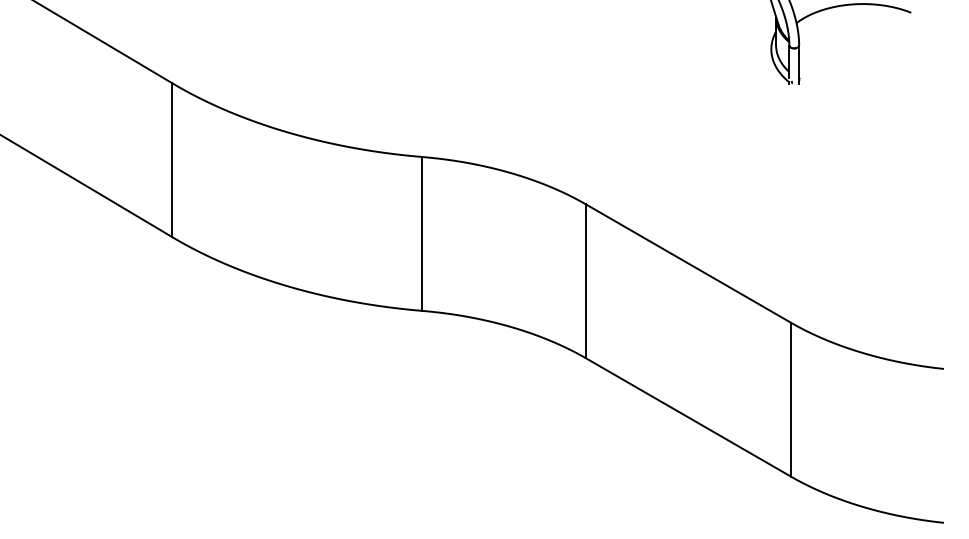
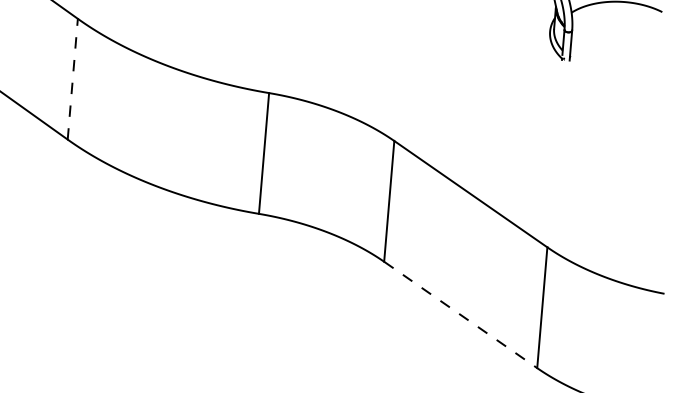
line: (172, 160) -> (72, 79), solid -> dashed
line: (688, 417) -> (460, 315), solid -> dashed

